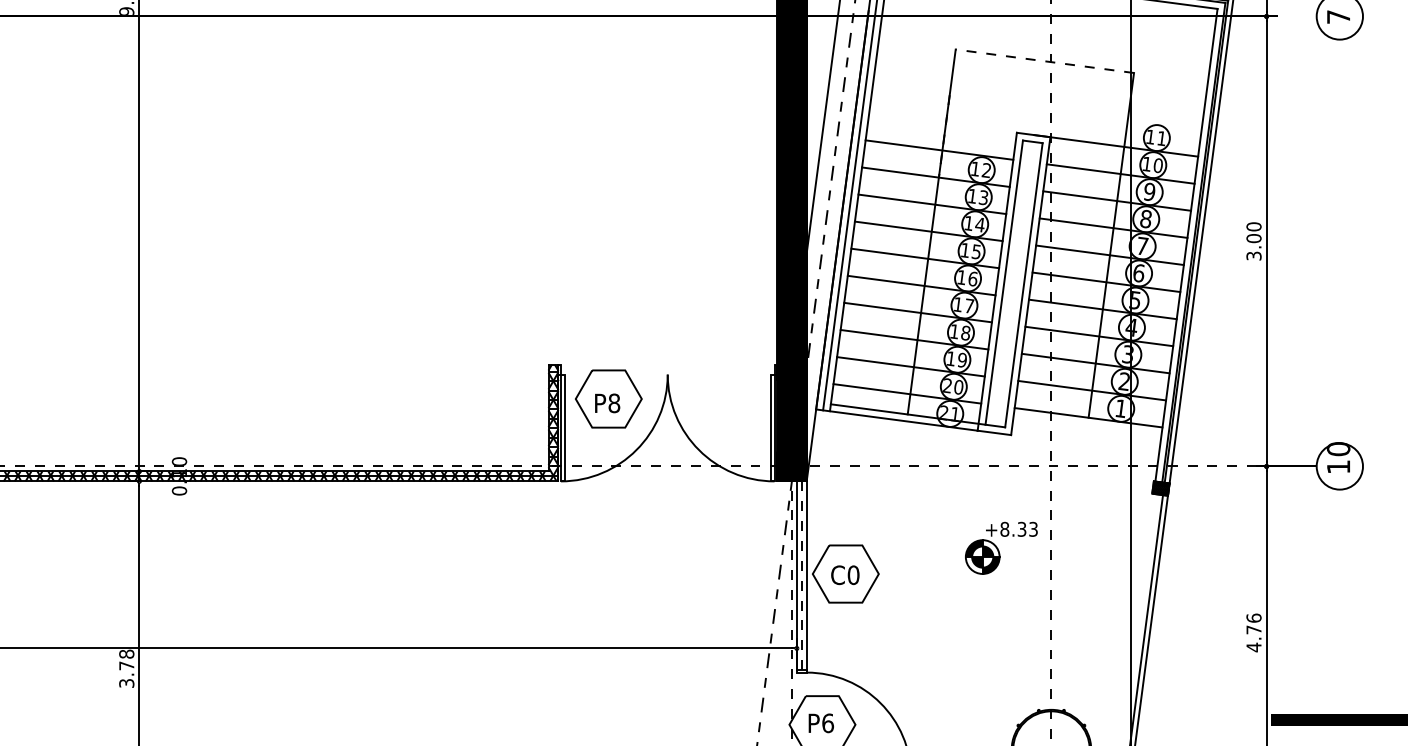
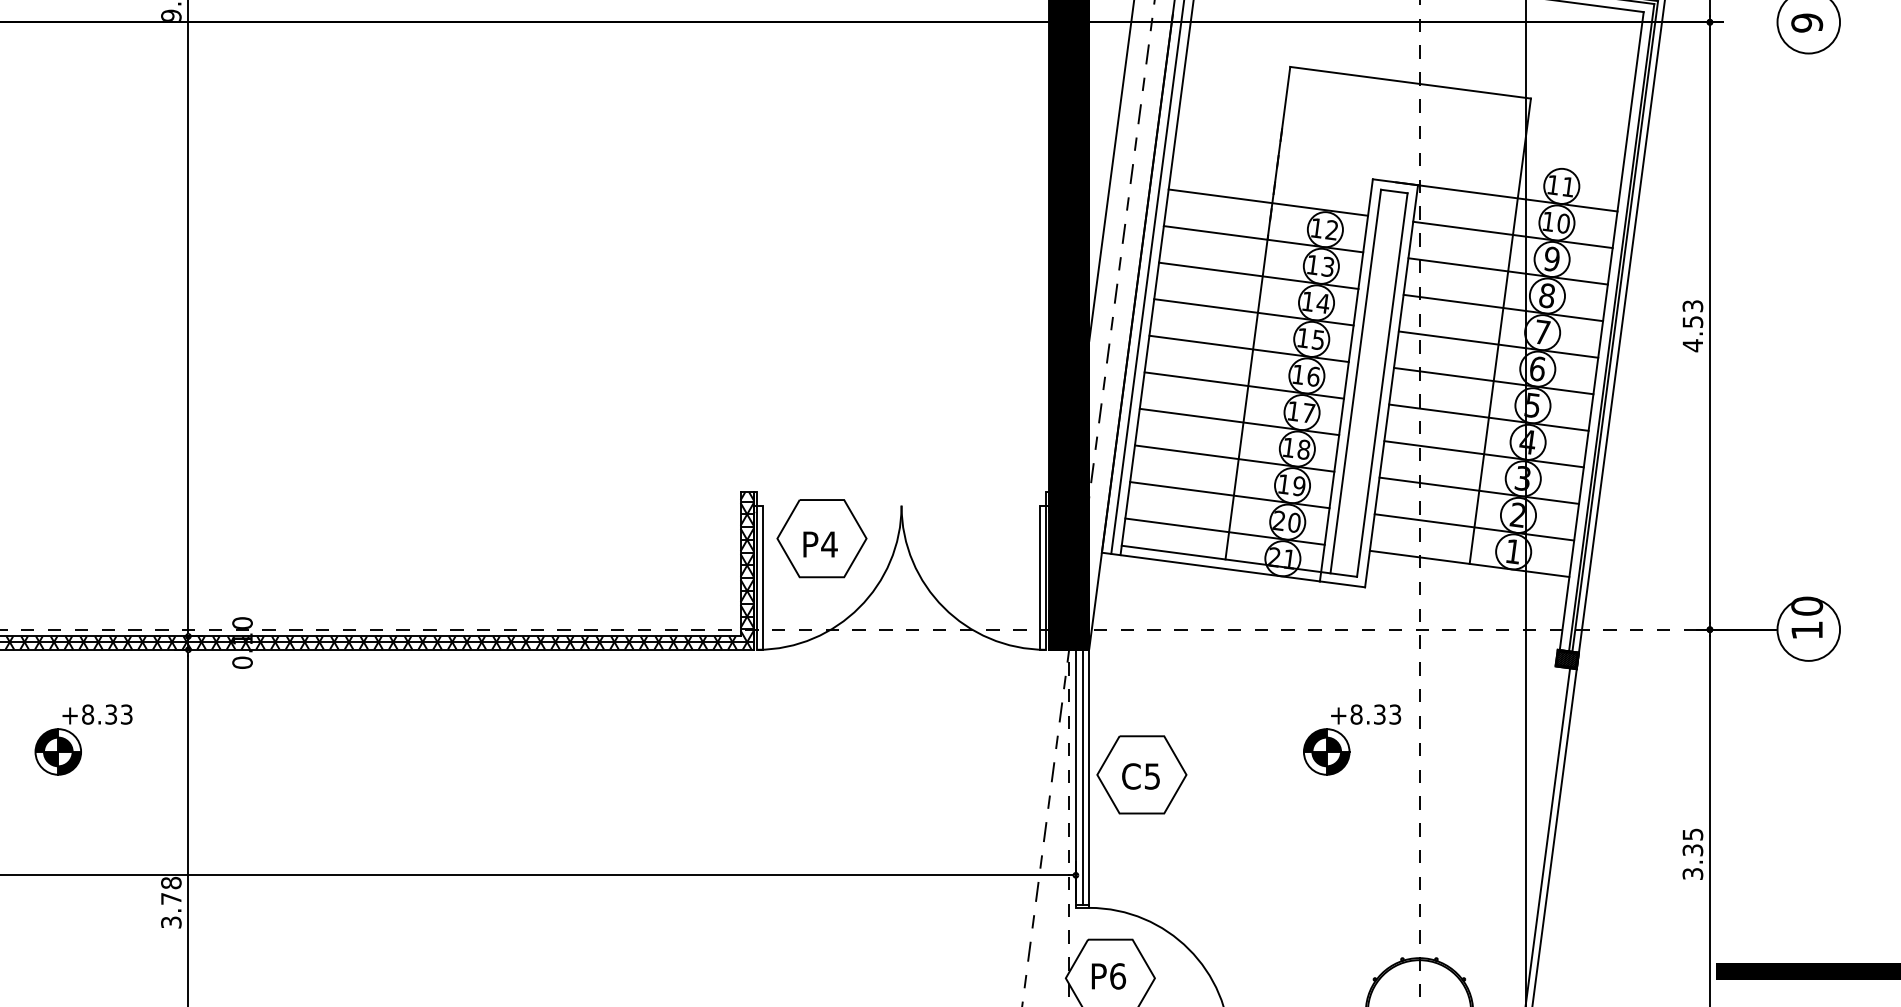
text: (1338, 17) -> (1806, 23), 7 -> 9
line: (1044, 61) -> (1410, 83), dashed -> solid
text: (1253, 241) -> (1692, 326), 3.00 -> 4.53
text: (614, 403) -> (829, 544), P8 -> P4
part: (61, 547) -> (83, 739), added
line: (801, 575) -> (1082, 776), dashed -> solid
text: (853, 575) -> (1152, 776), C0 -> C5
text: (1253, 632) -> (1692, 853), 4.76 -> 3.35

